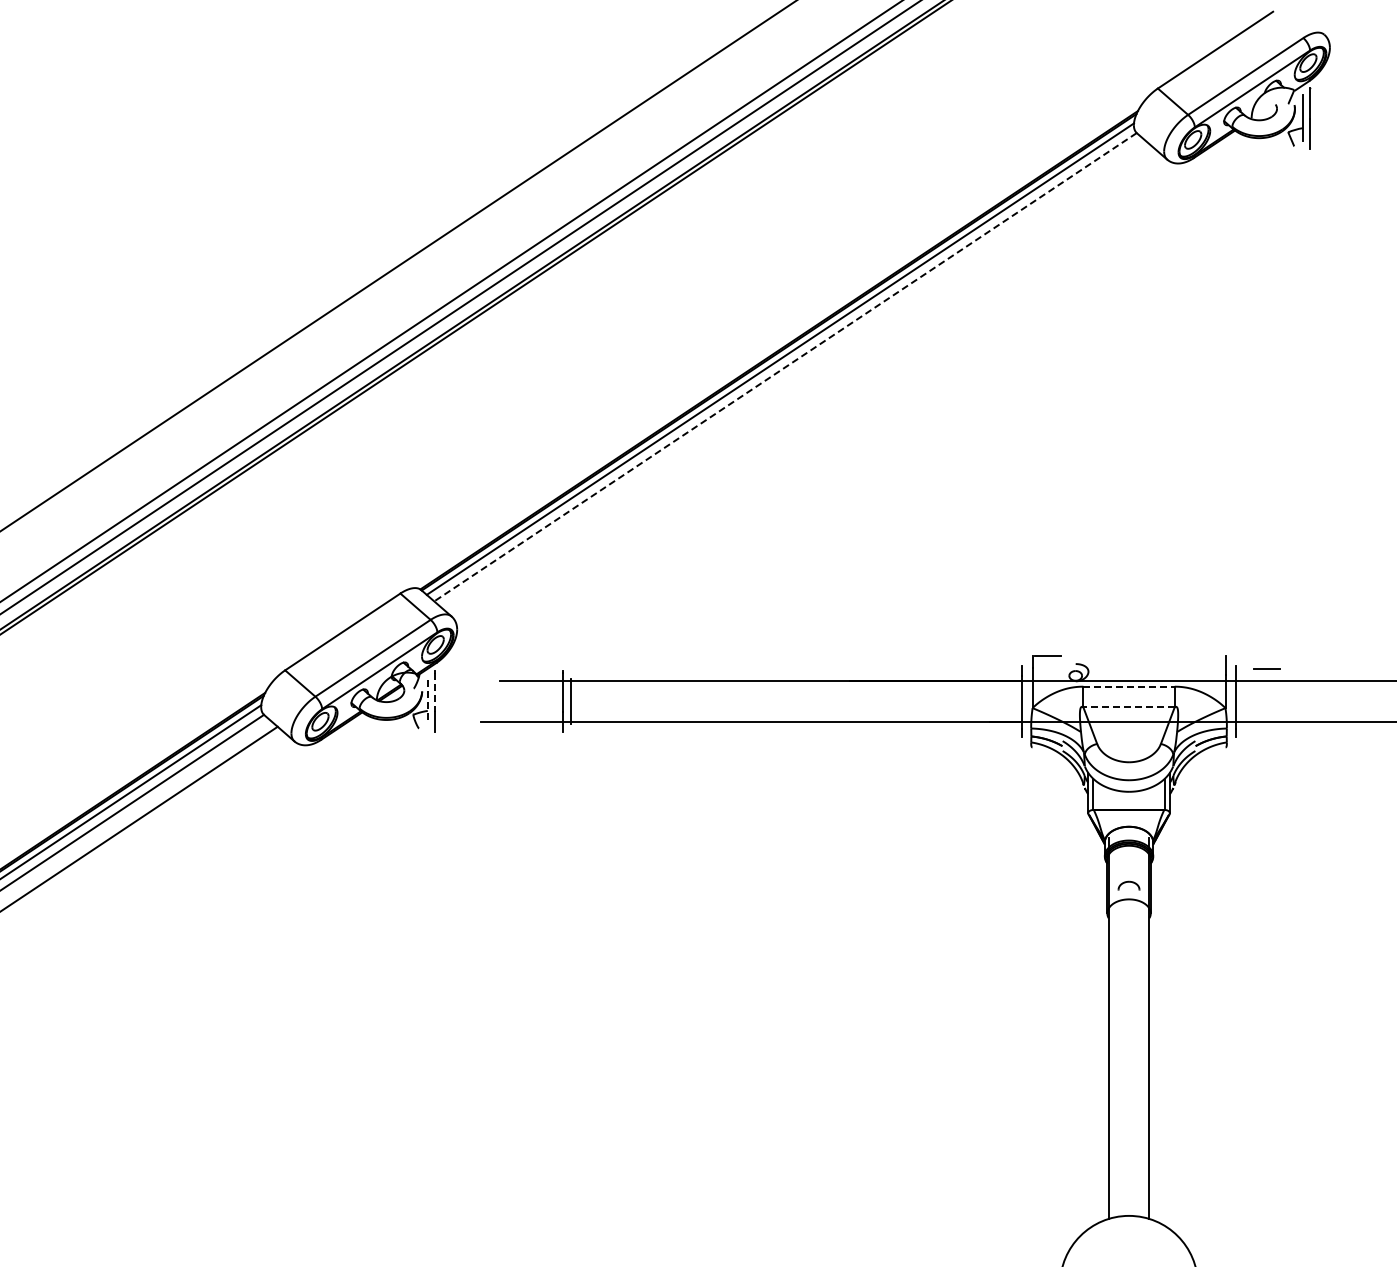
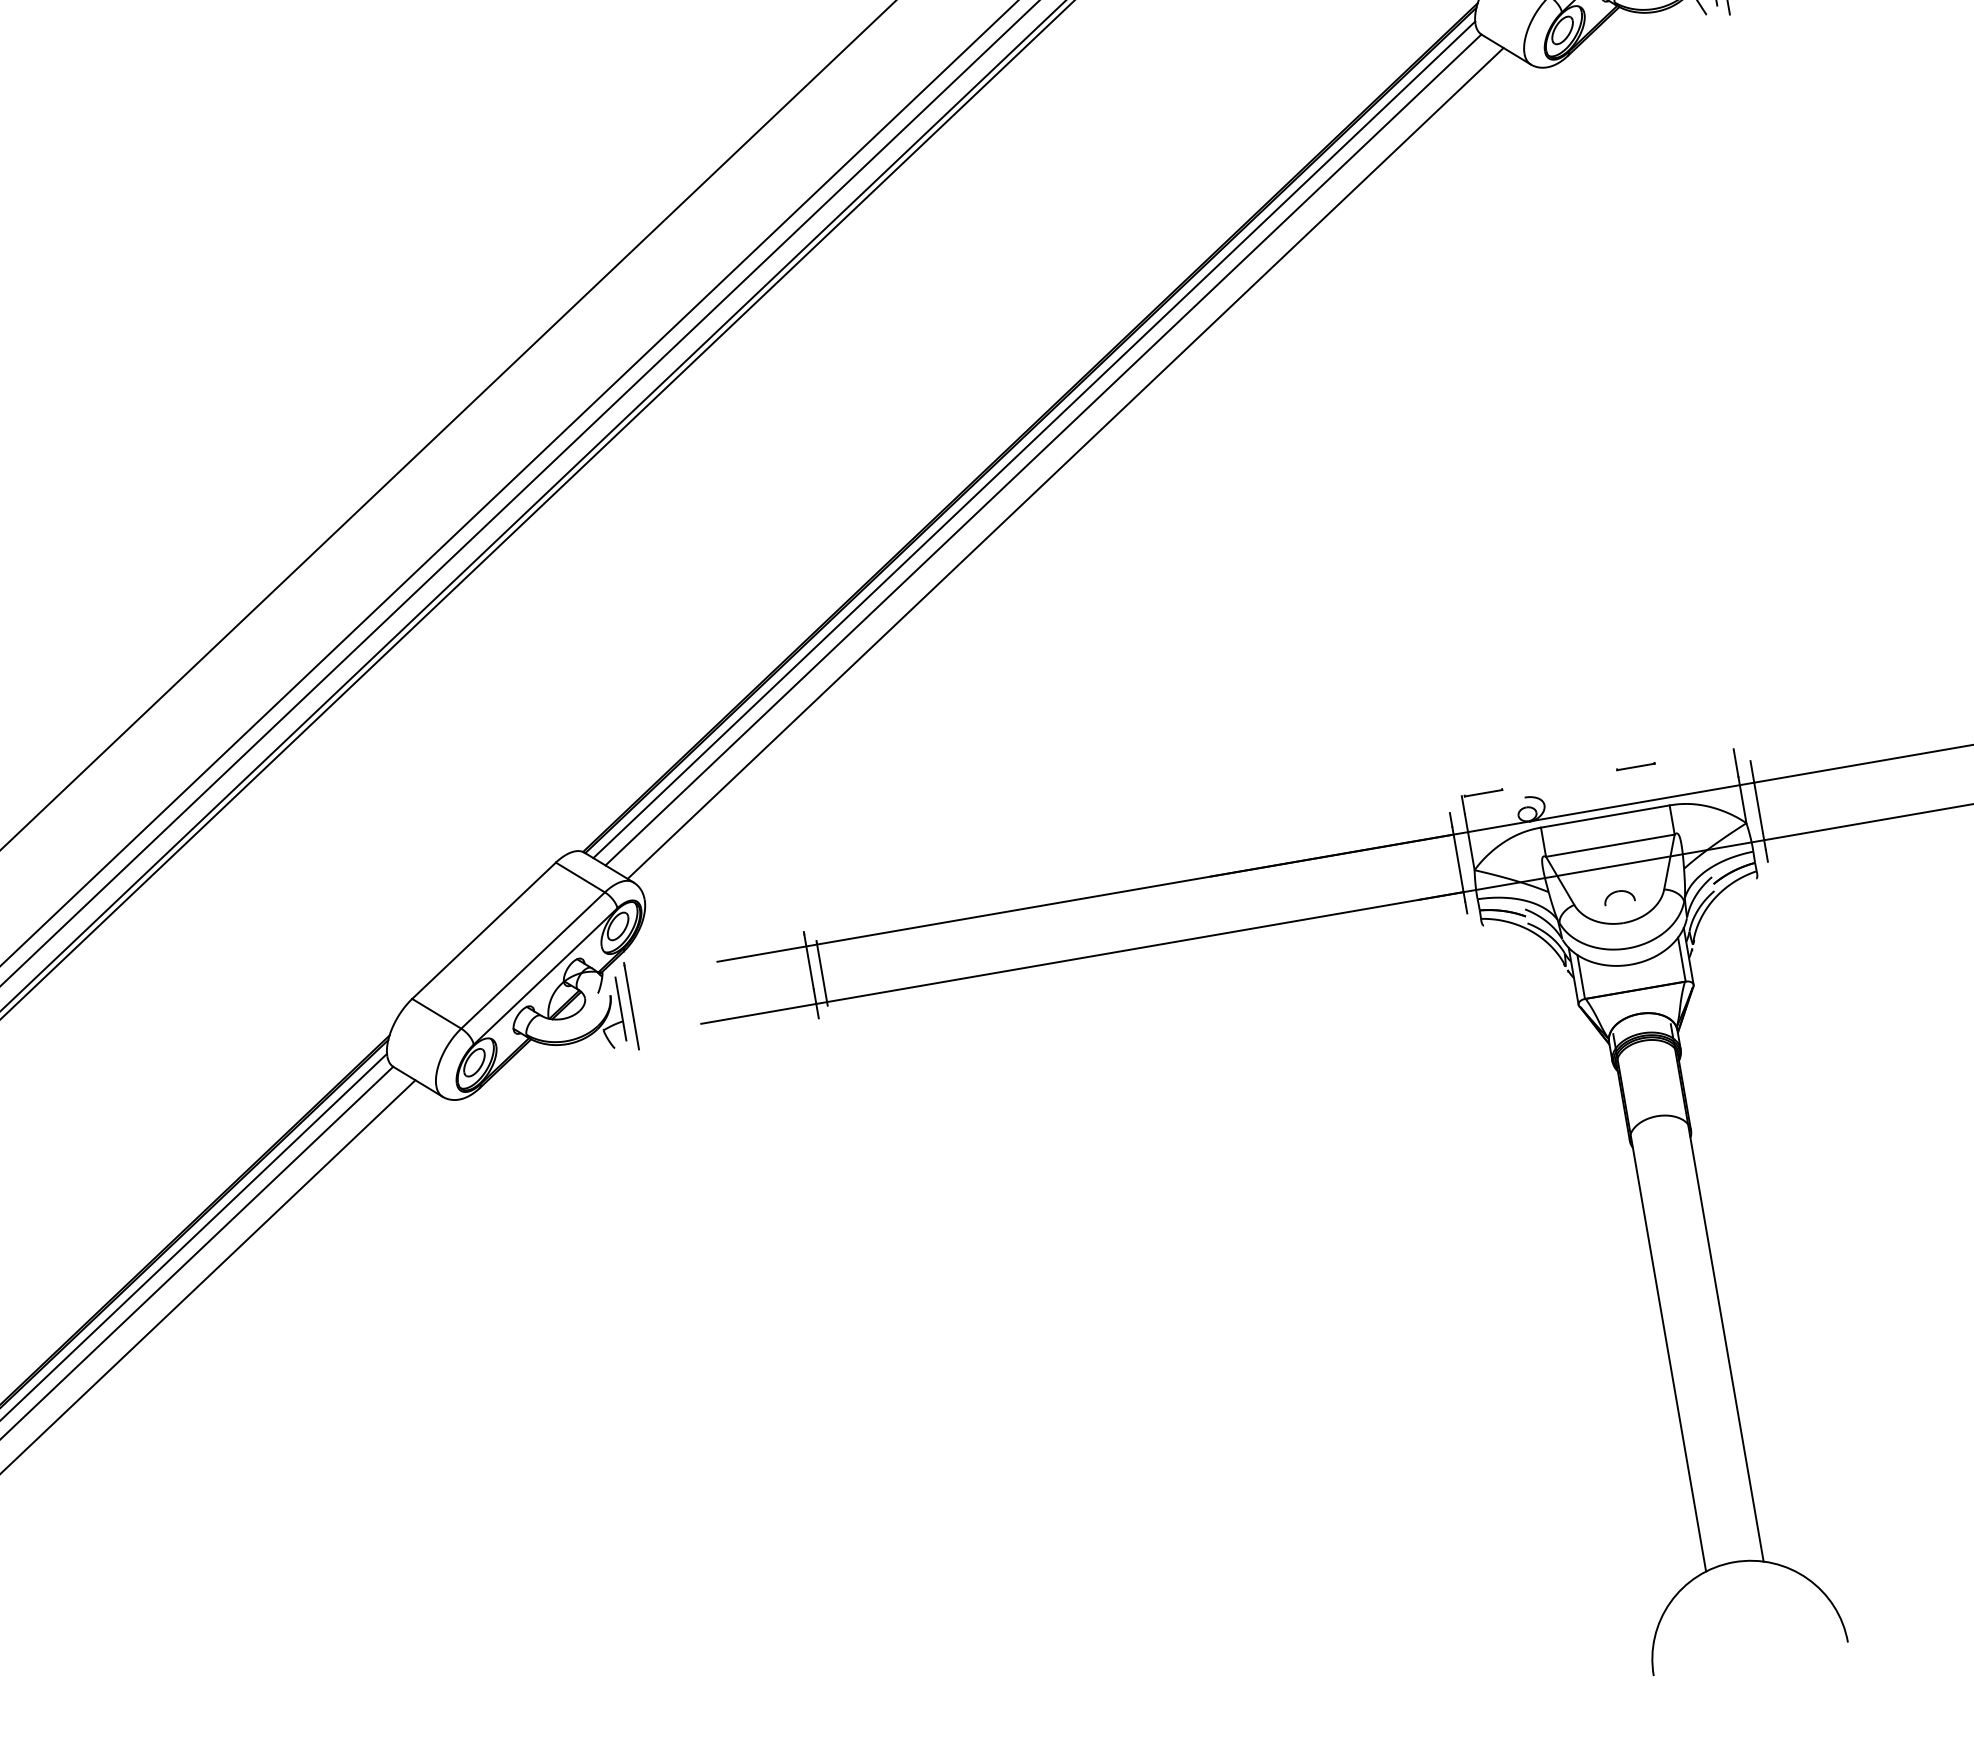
line: (785, 367) -> (1043, 450), dashed -> solid
line: (798, 379) -> (1064, 464), added
line: (1266, 668) -> (1635, 766), moved
line: (1129, 686) -> (1605, 816), dashed -> solid
line: (435, 692) -> (629, 993), dashed -> solid
line: (427, 702) -> (620, 1009), dashed -> solid
line: (1129, 707) -> (1611, 845), dashed -> solid
part: (1128, 885) -> (1618, 896), moved

